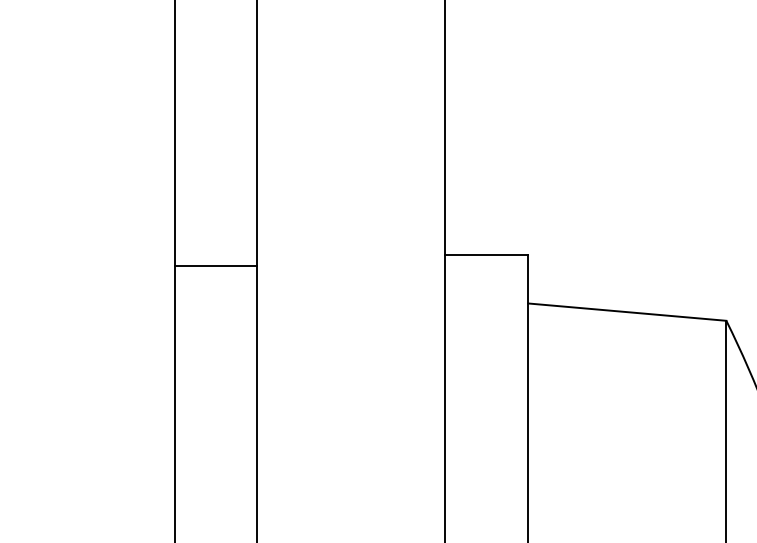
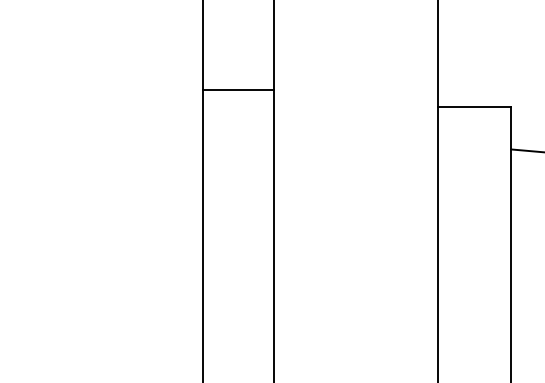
line: (215, 265) -> (238, 89), moved

